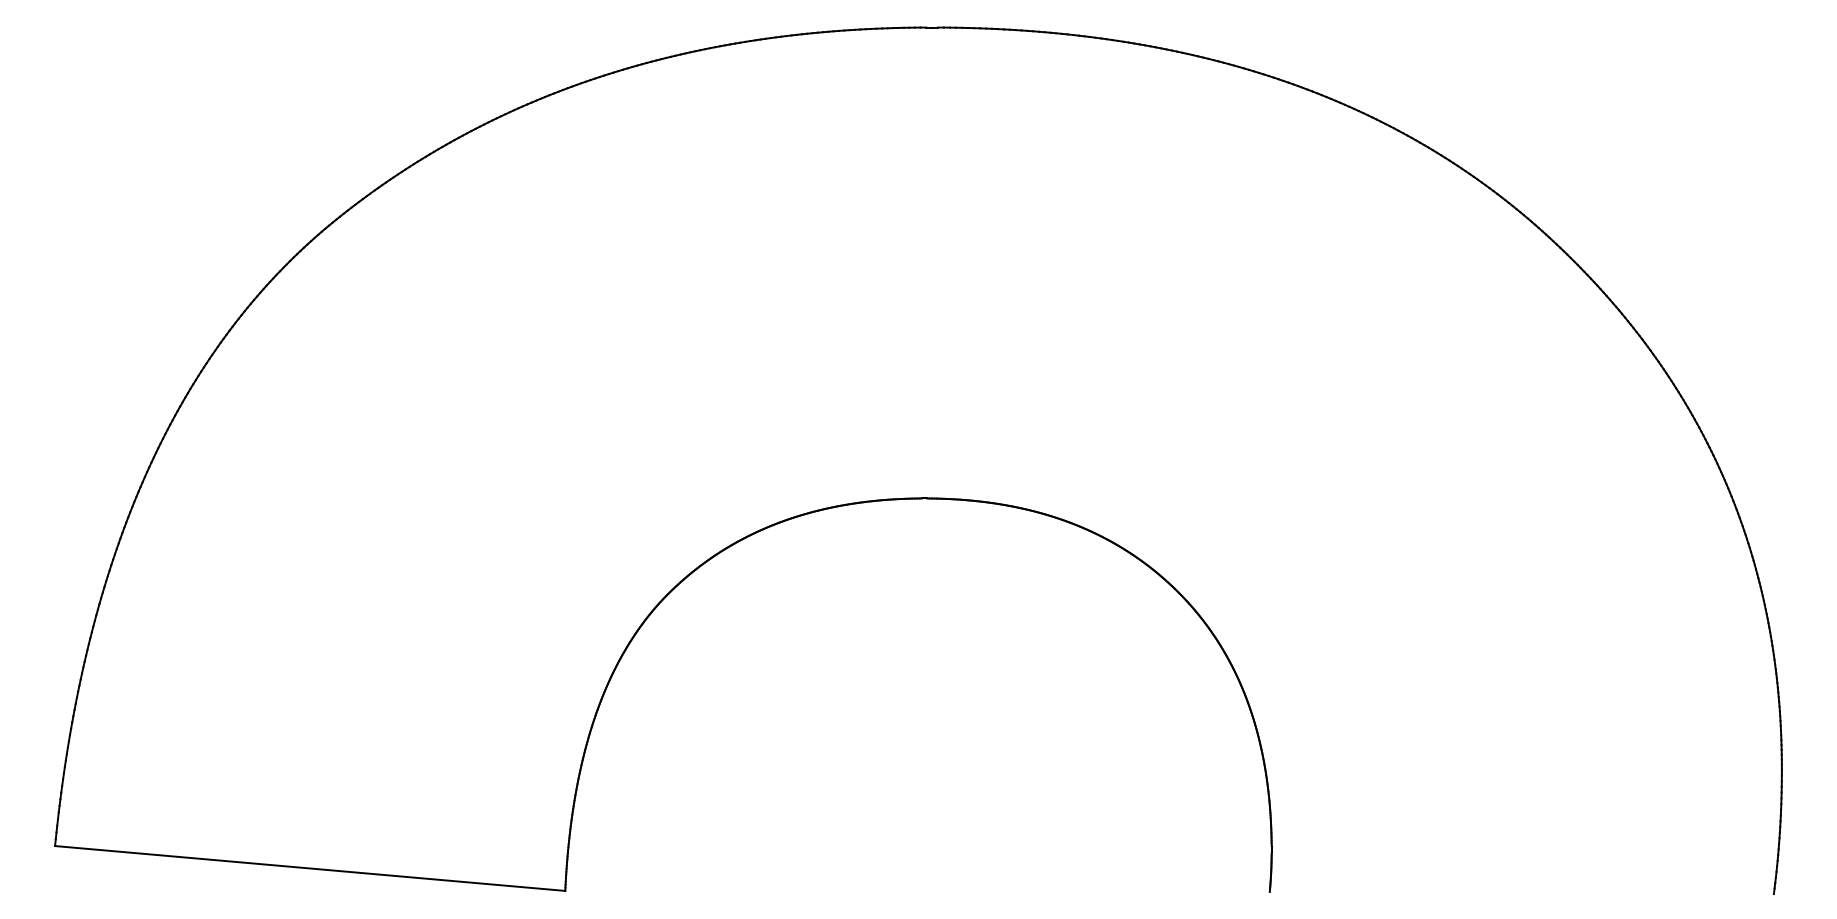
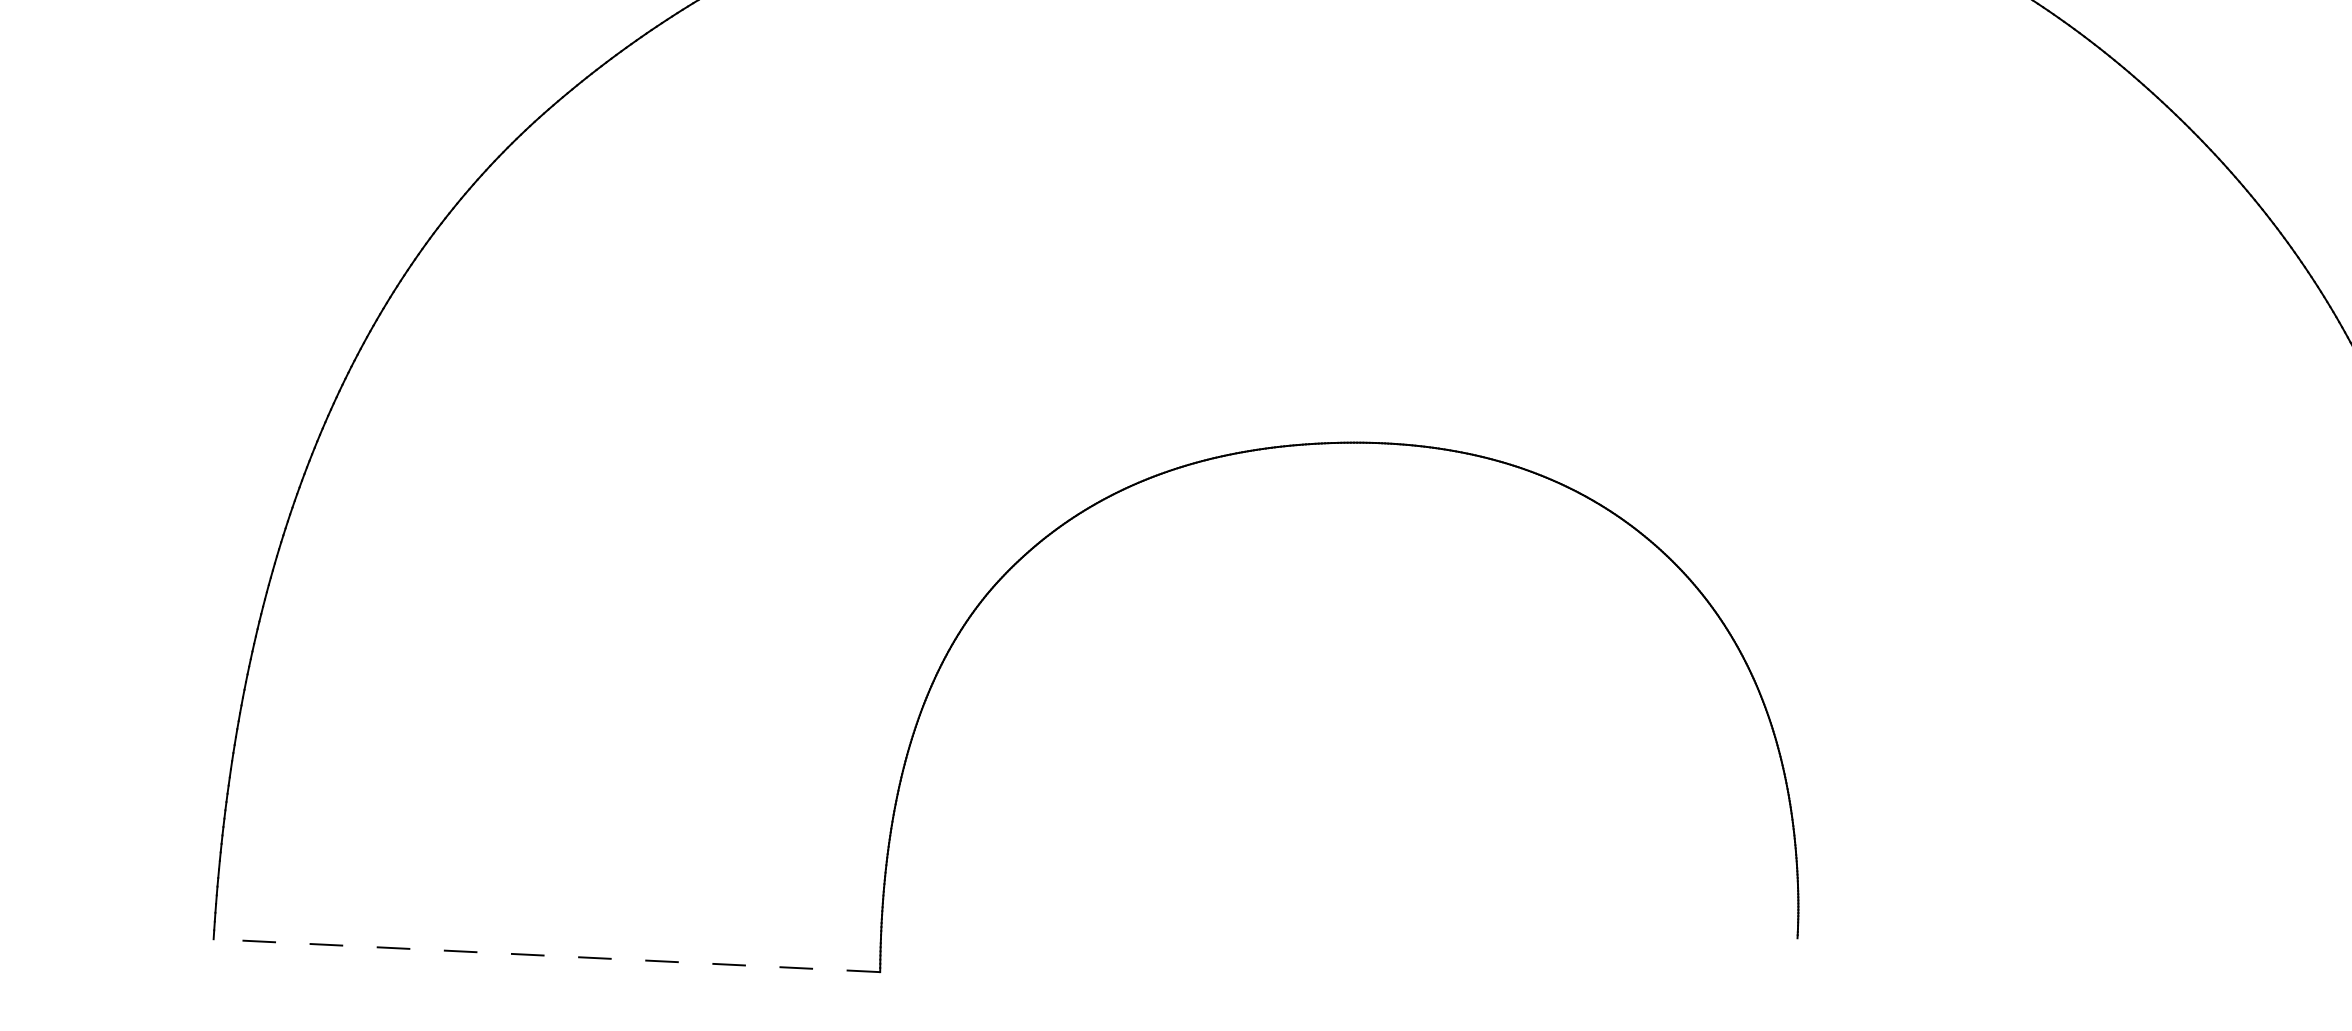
line: (309, 868) -> (546, 955), solid -> dashed

